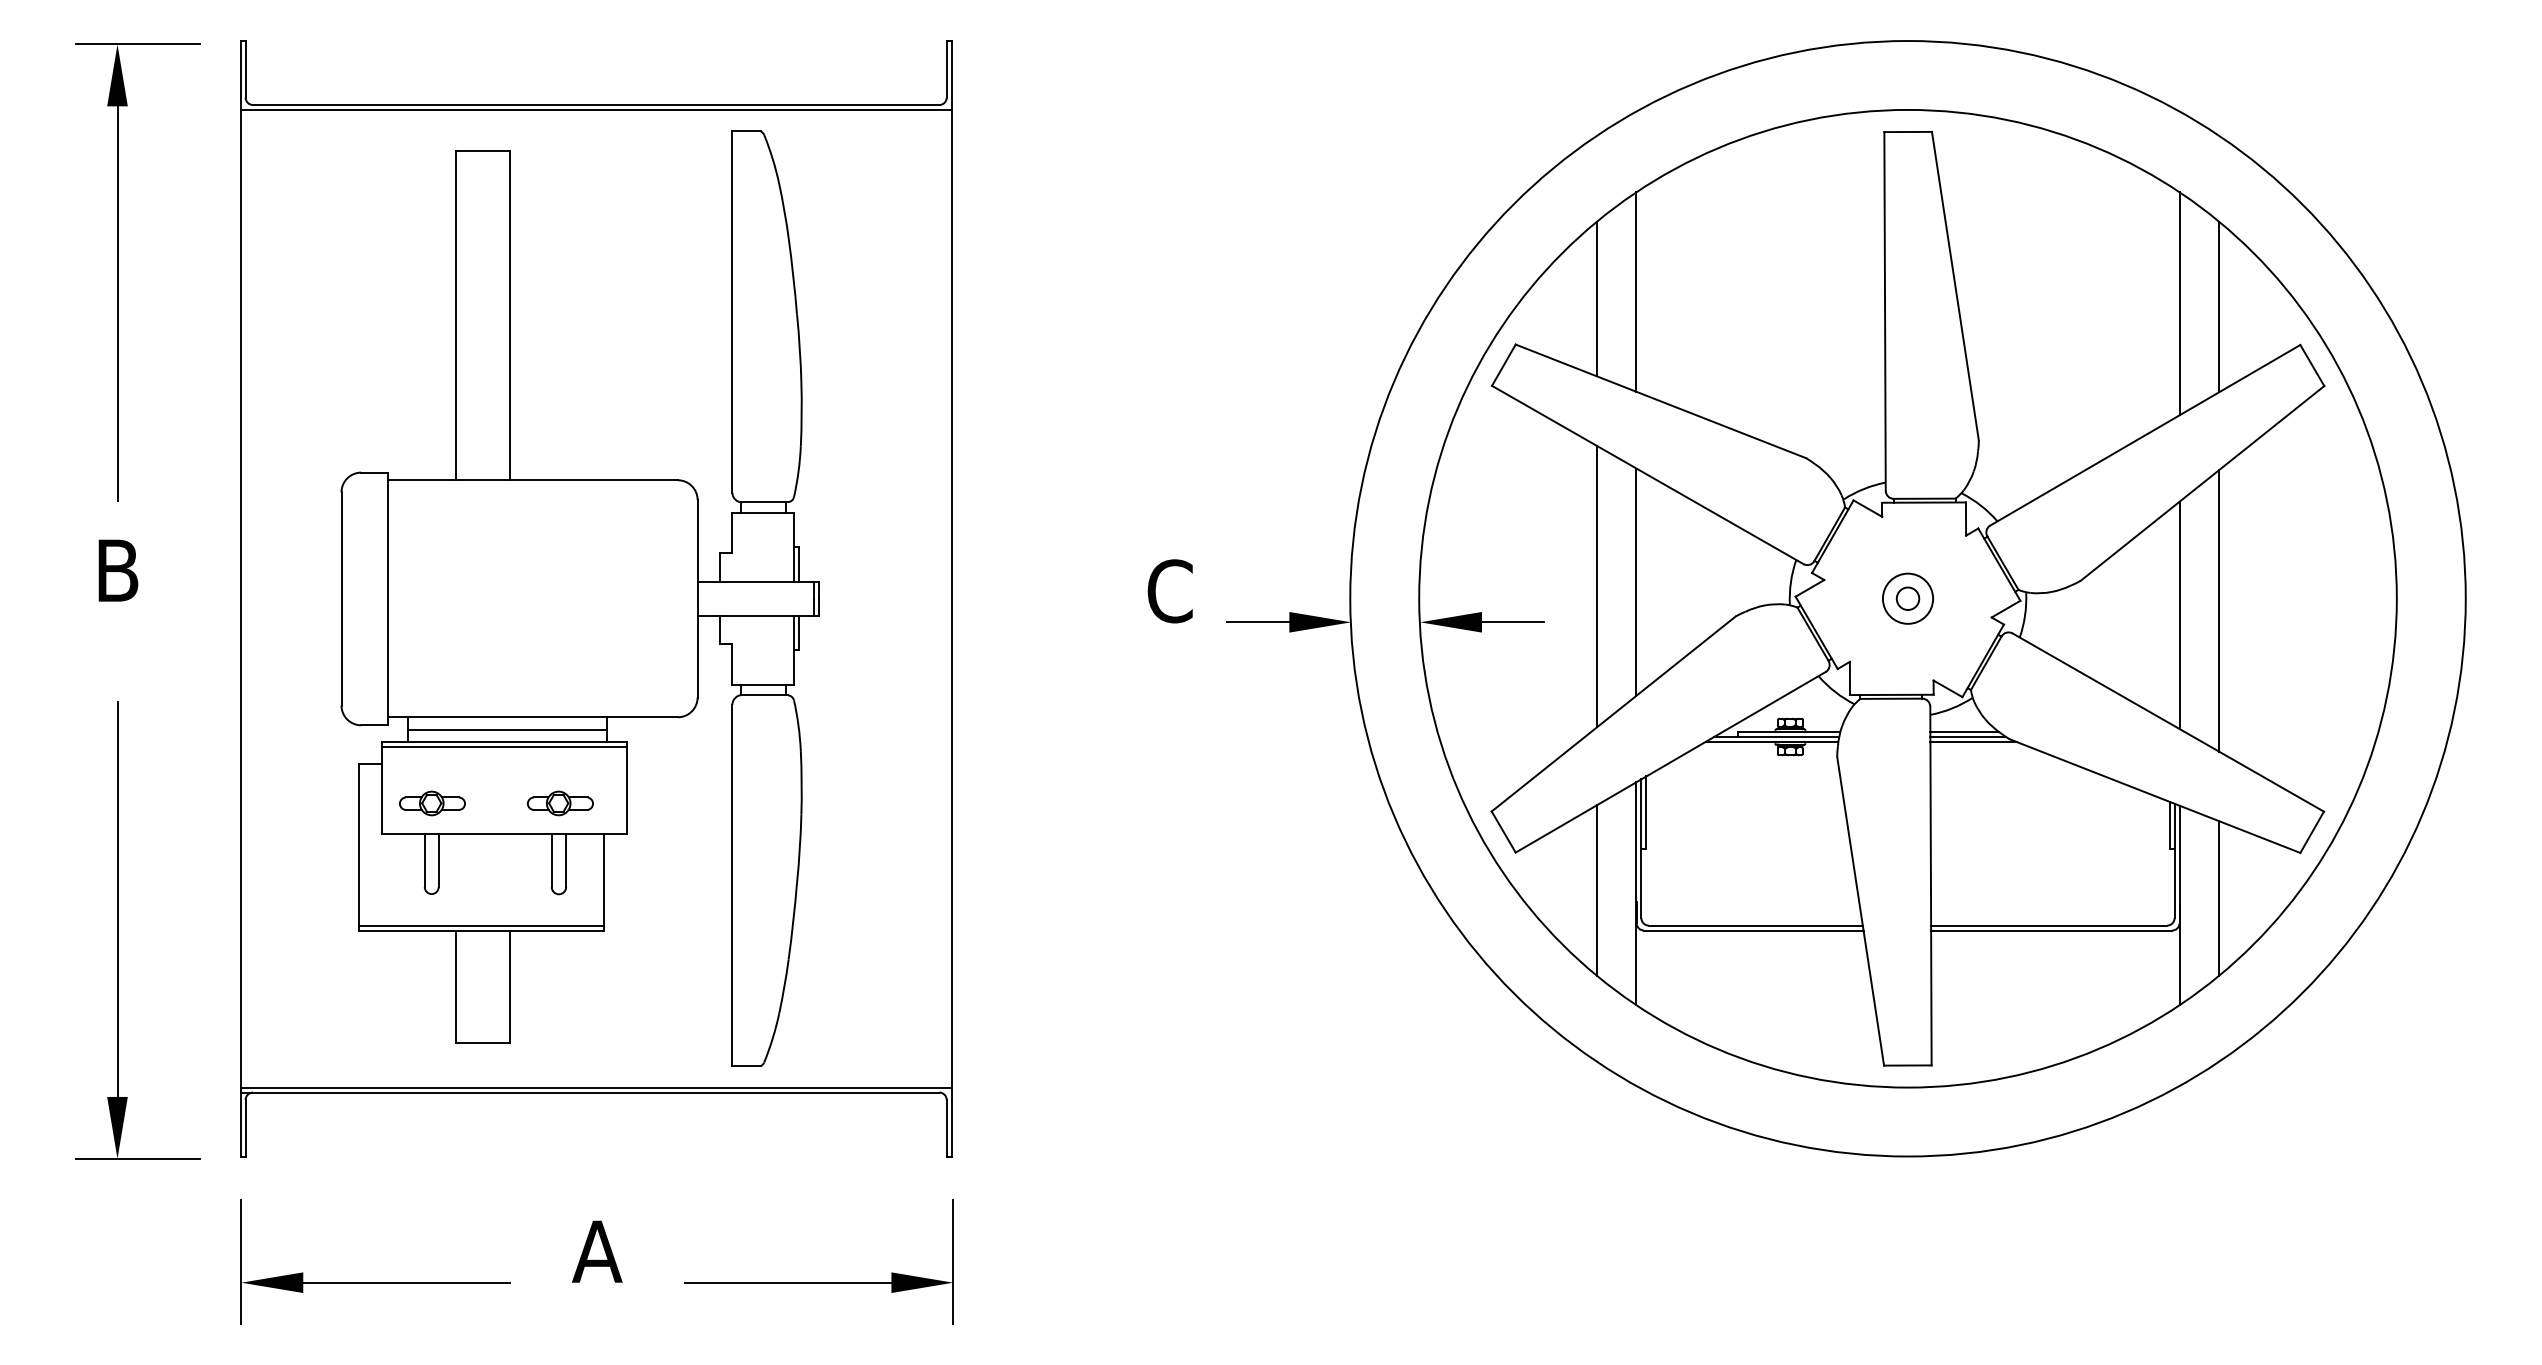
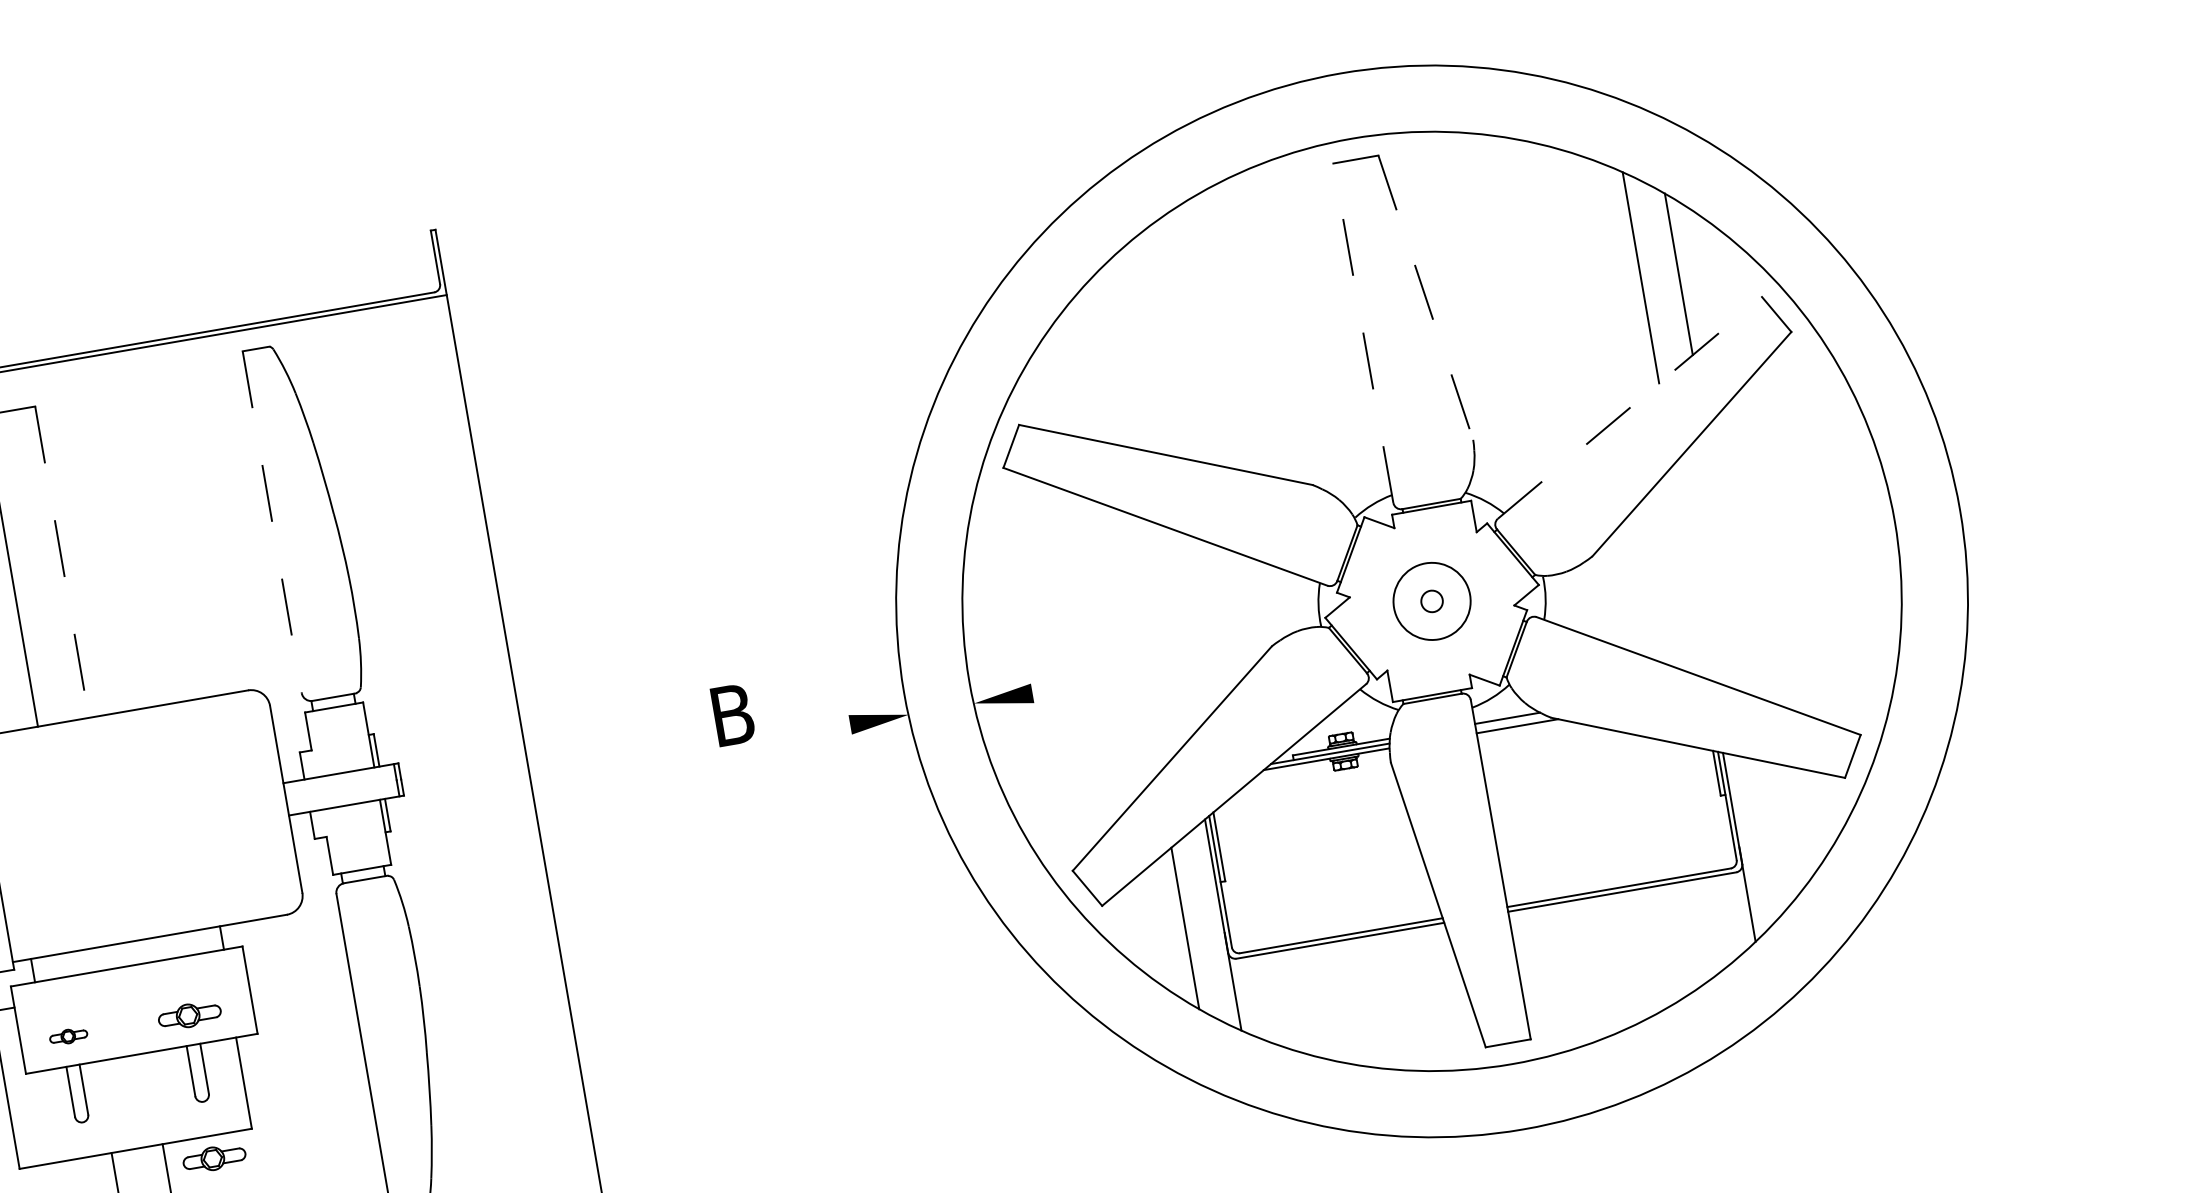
line: (1955, 286) -> (1425, 298), solid -> dashed
line: (1636, 291) -> (1124, 354), removed
line: (1596, 298) -> (1088, 368), removed
line: (1885, 311) -> (1363, 333), solid -> dashed
line: (732, 312) -> (272, 522), solid -> dashed
line: (509, 316) -> (61, 562), solid -> dashed
line: (2145, 435) -> (1630, 408), solid -> dashed
line: (1636, 581) -> (1172, 629), removed
line: (1596, 586) -> (1135, 640), removed
text: (1169, 591) -> (731, 715), C -> B
circle: (1907, 598) -> (1431, 601), size x1.6
line: (2219, 610) -> (1728, 561), removed
line: (2179, 614) -> (1691, 571), removed
line: (1258, 622) -> (821, 730), removed
line: (1512, 622) -> (1061, 688), removed
line: (507, 729) -> (127, 954), removed
line: (1968, 737) -> (1512, 722), removed
line: (504, 746) -> (127, 970), removed
part: (432, 803) -> (68, 1036), size x0.6
line: (2219, 898) -> (1775, 834), removed
line: (481, 925) -> (135, 1144), removed
part: (560, 954) -> (214, 1158), added

